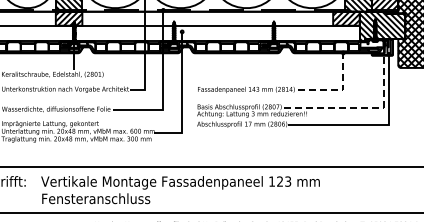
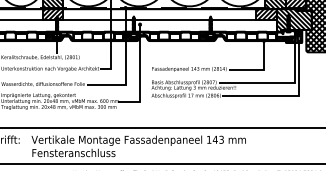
line: (340, 90) -> (261, 69), dashed -> solid
line: (368, 107) -> (283, 82), dashed -> solid
text: (279, 181) -> (214, 139), 123 -> 143

